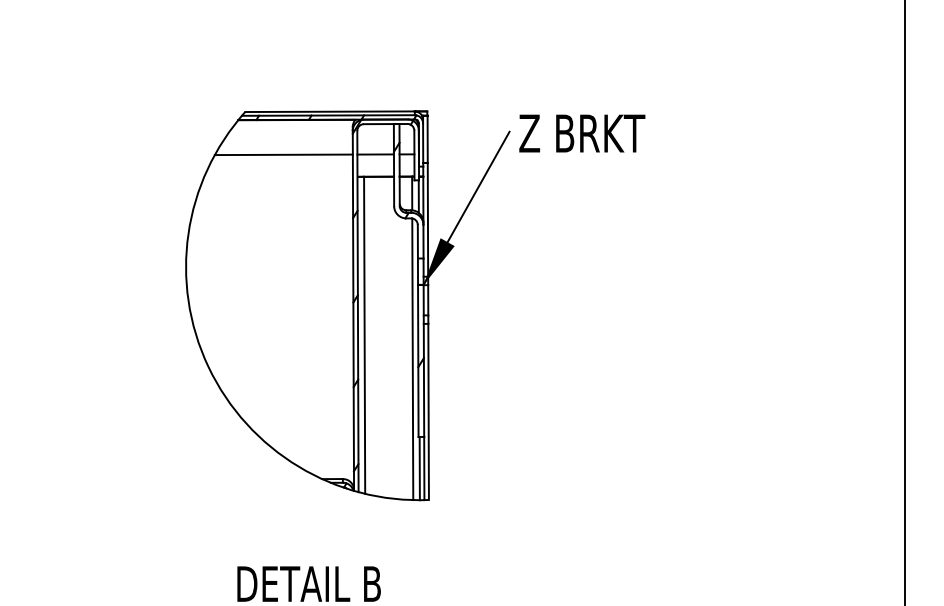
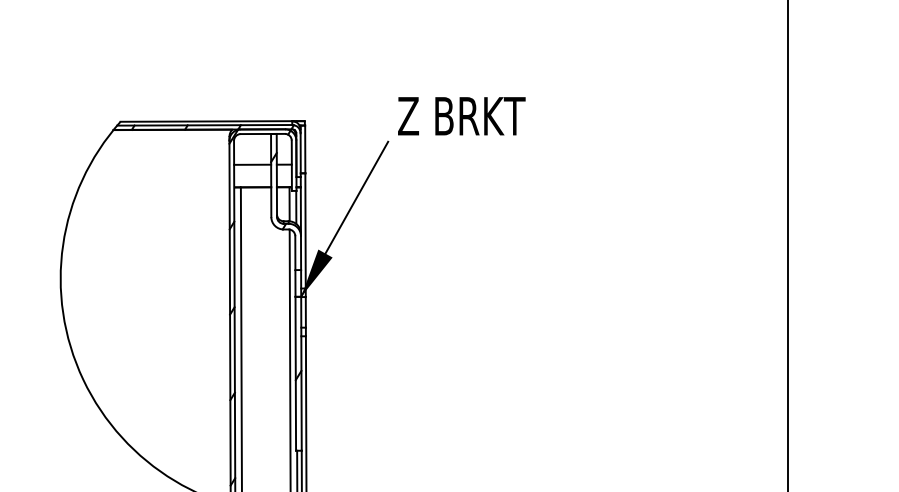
text: (582, 133) -> (462, 116), moved
line: (283, 154) -> (159, 164), removed

